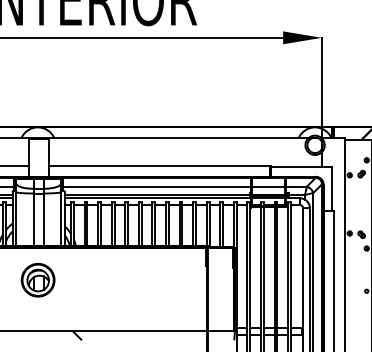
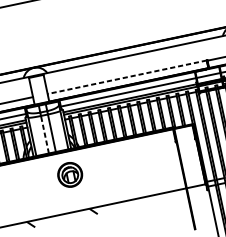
line: (159, 166) -> (127, 77), solid -> dashed
line: (33, 219) -> (44, 134), solid -> dashed
part: (37, 280) -> (69, 175), moved

